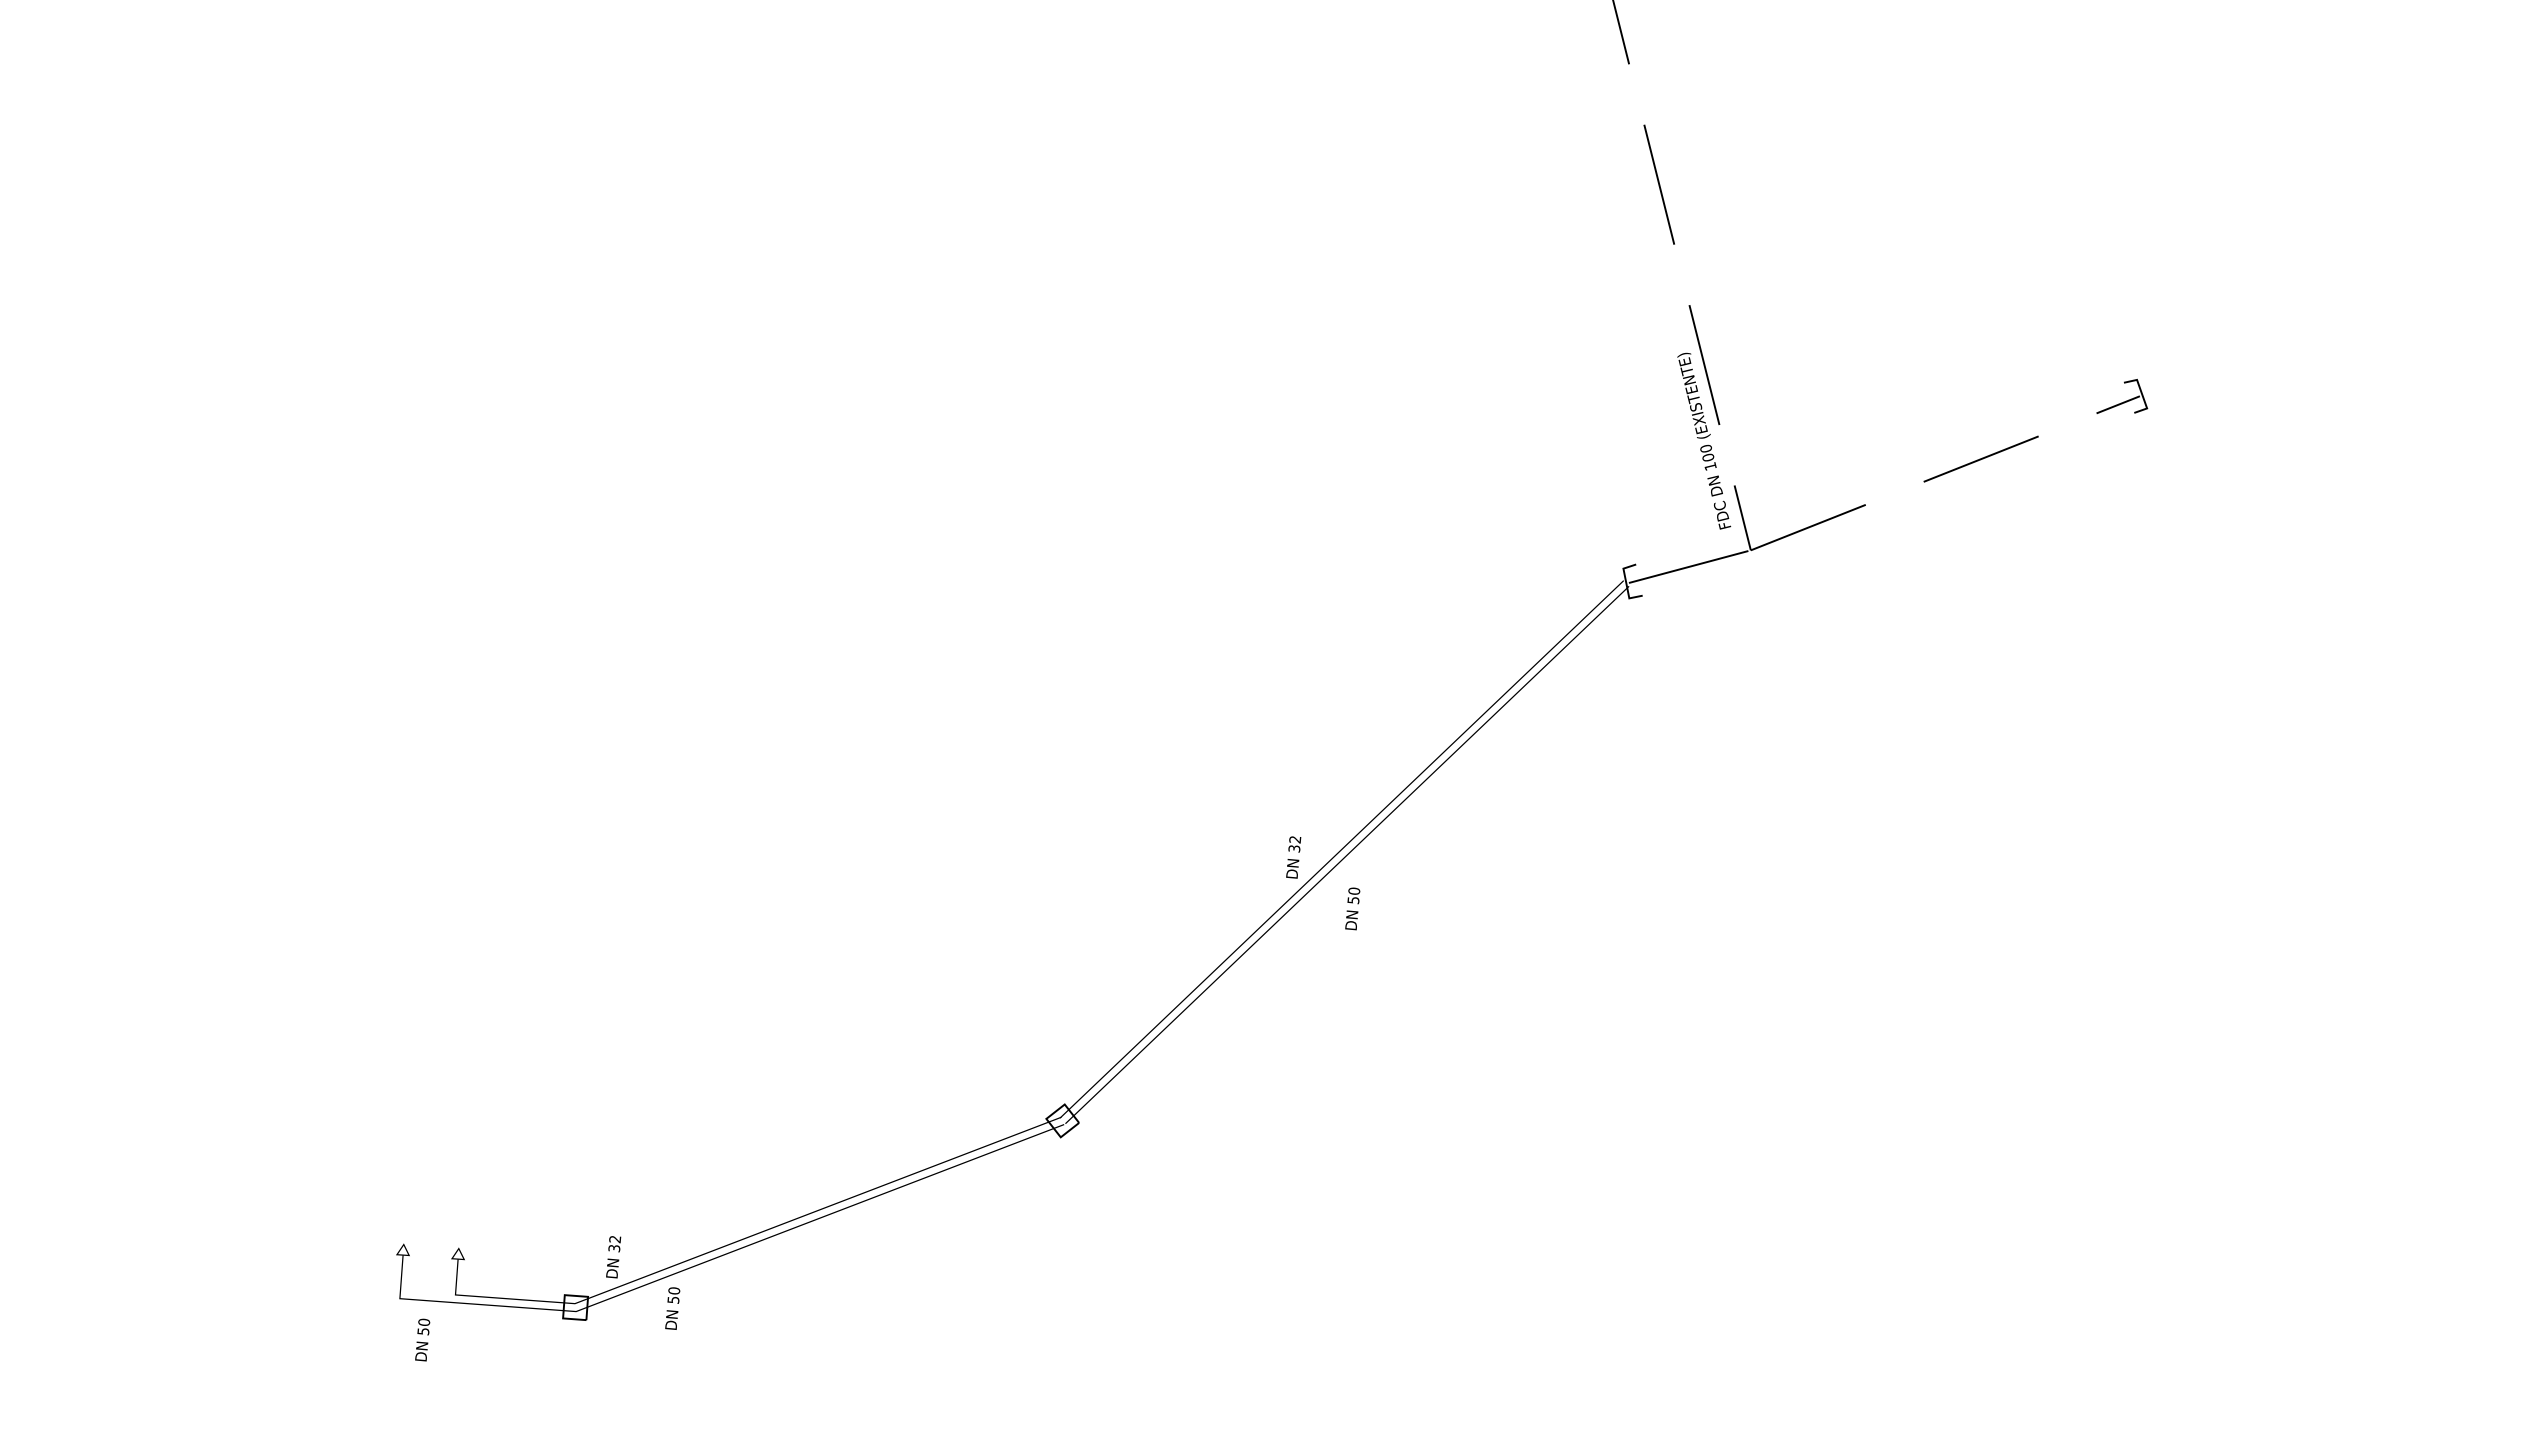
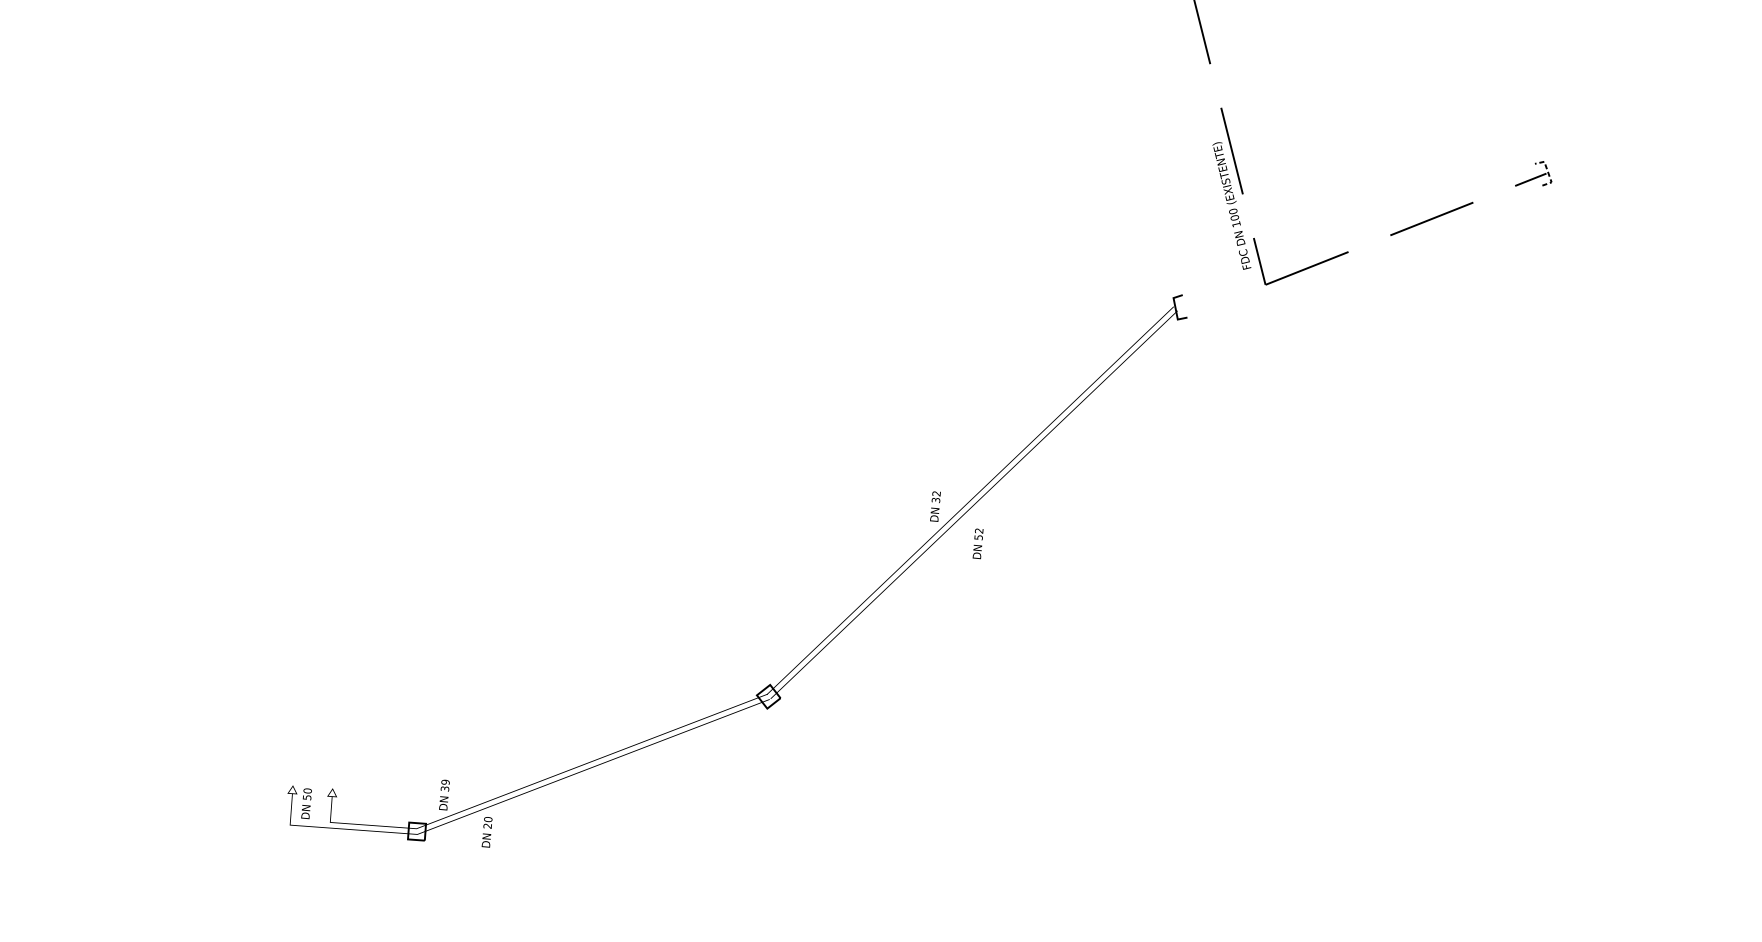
line: (2141, 393) -> (1547, 171), solid -> dashed
line: (1689, 566) -> (1221, 296), removed
text: (1354, 891) -> (979, 531), 50 -> 52
text: (615, 1239) -> (445, 782), 32 -> 39
text: (673, 1299) -> (487, 825), 50 -> 20
text: (422, 1339) -> (306, 803), moved

